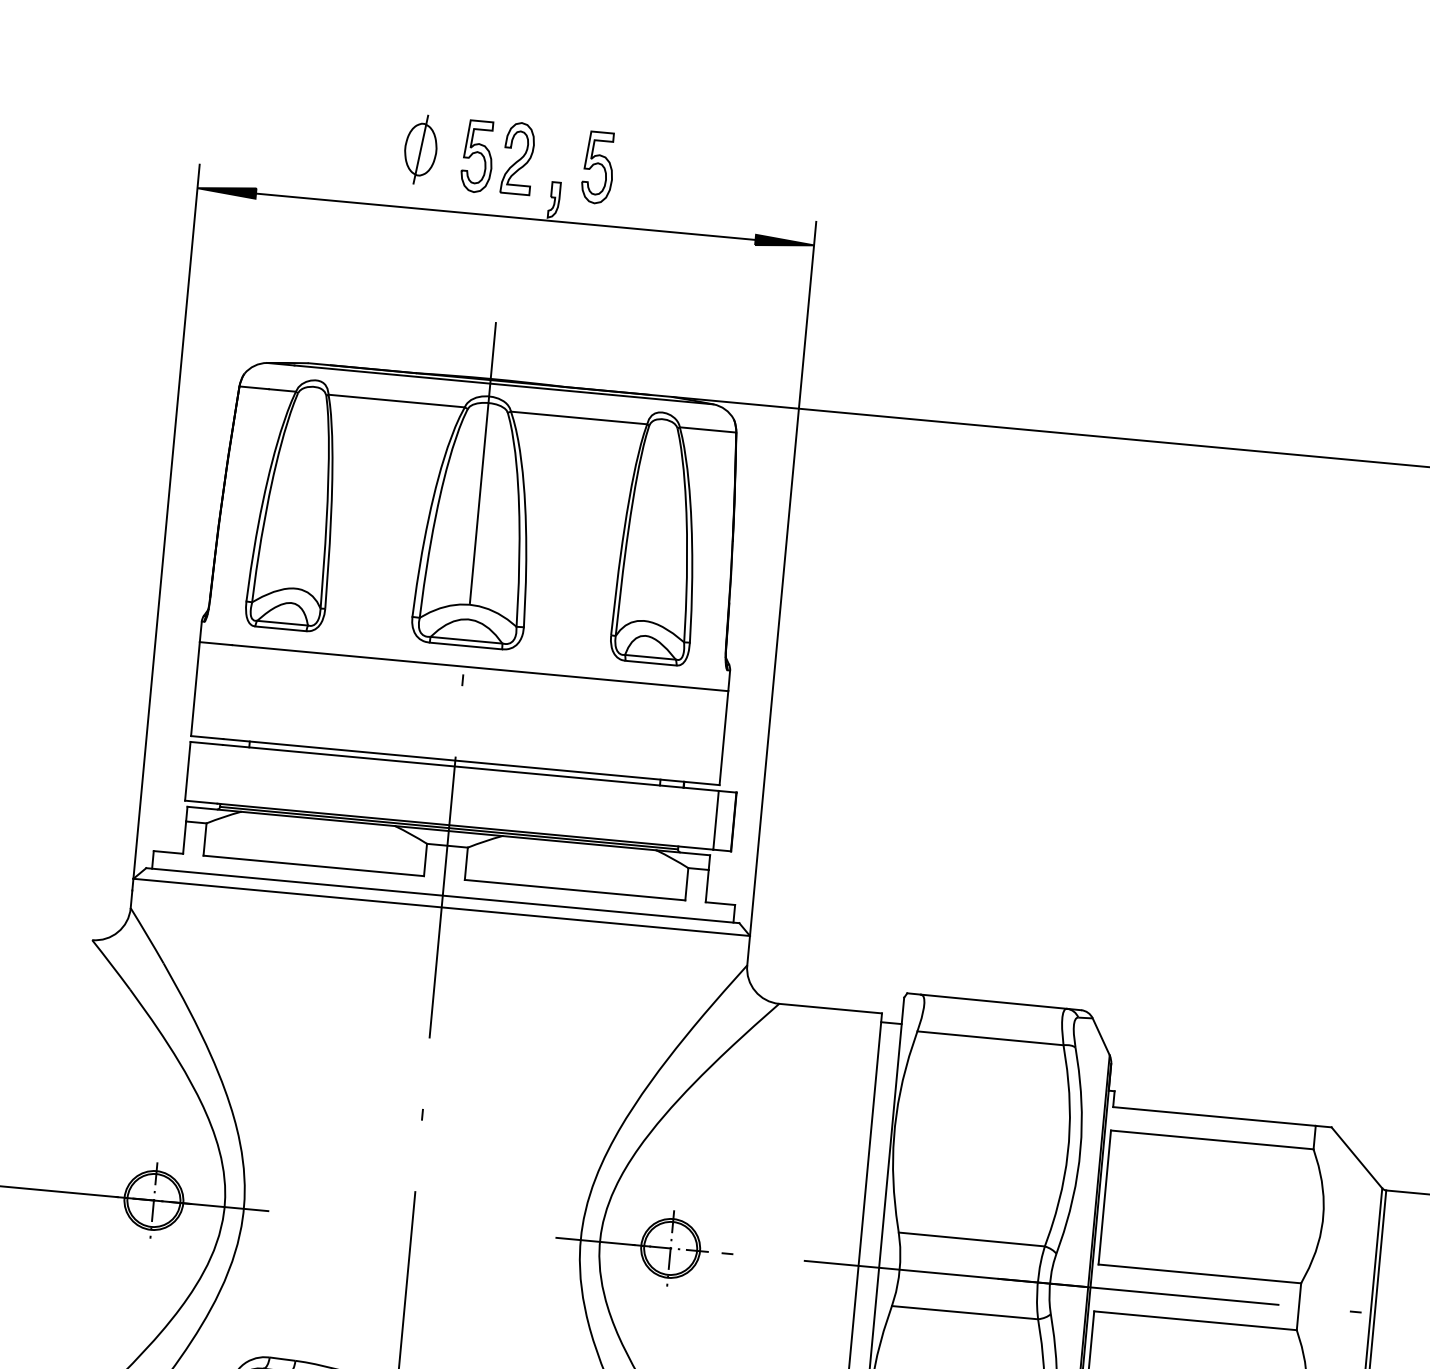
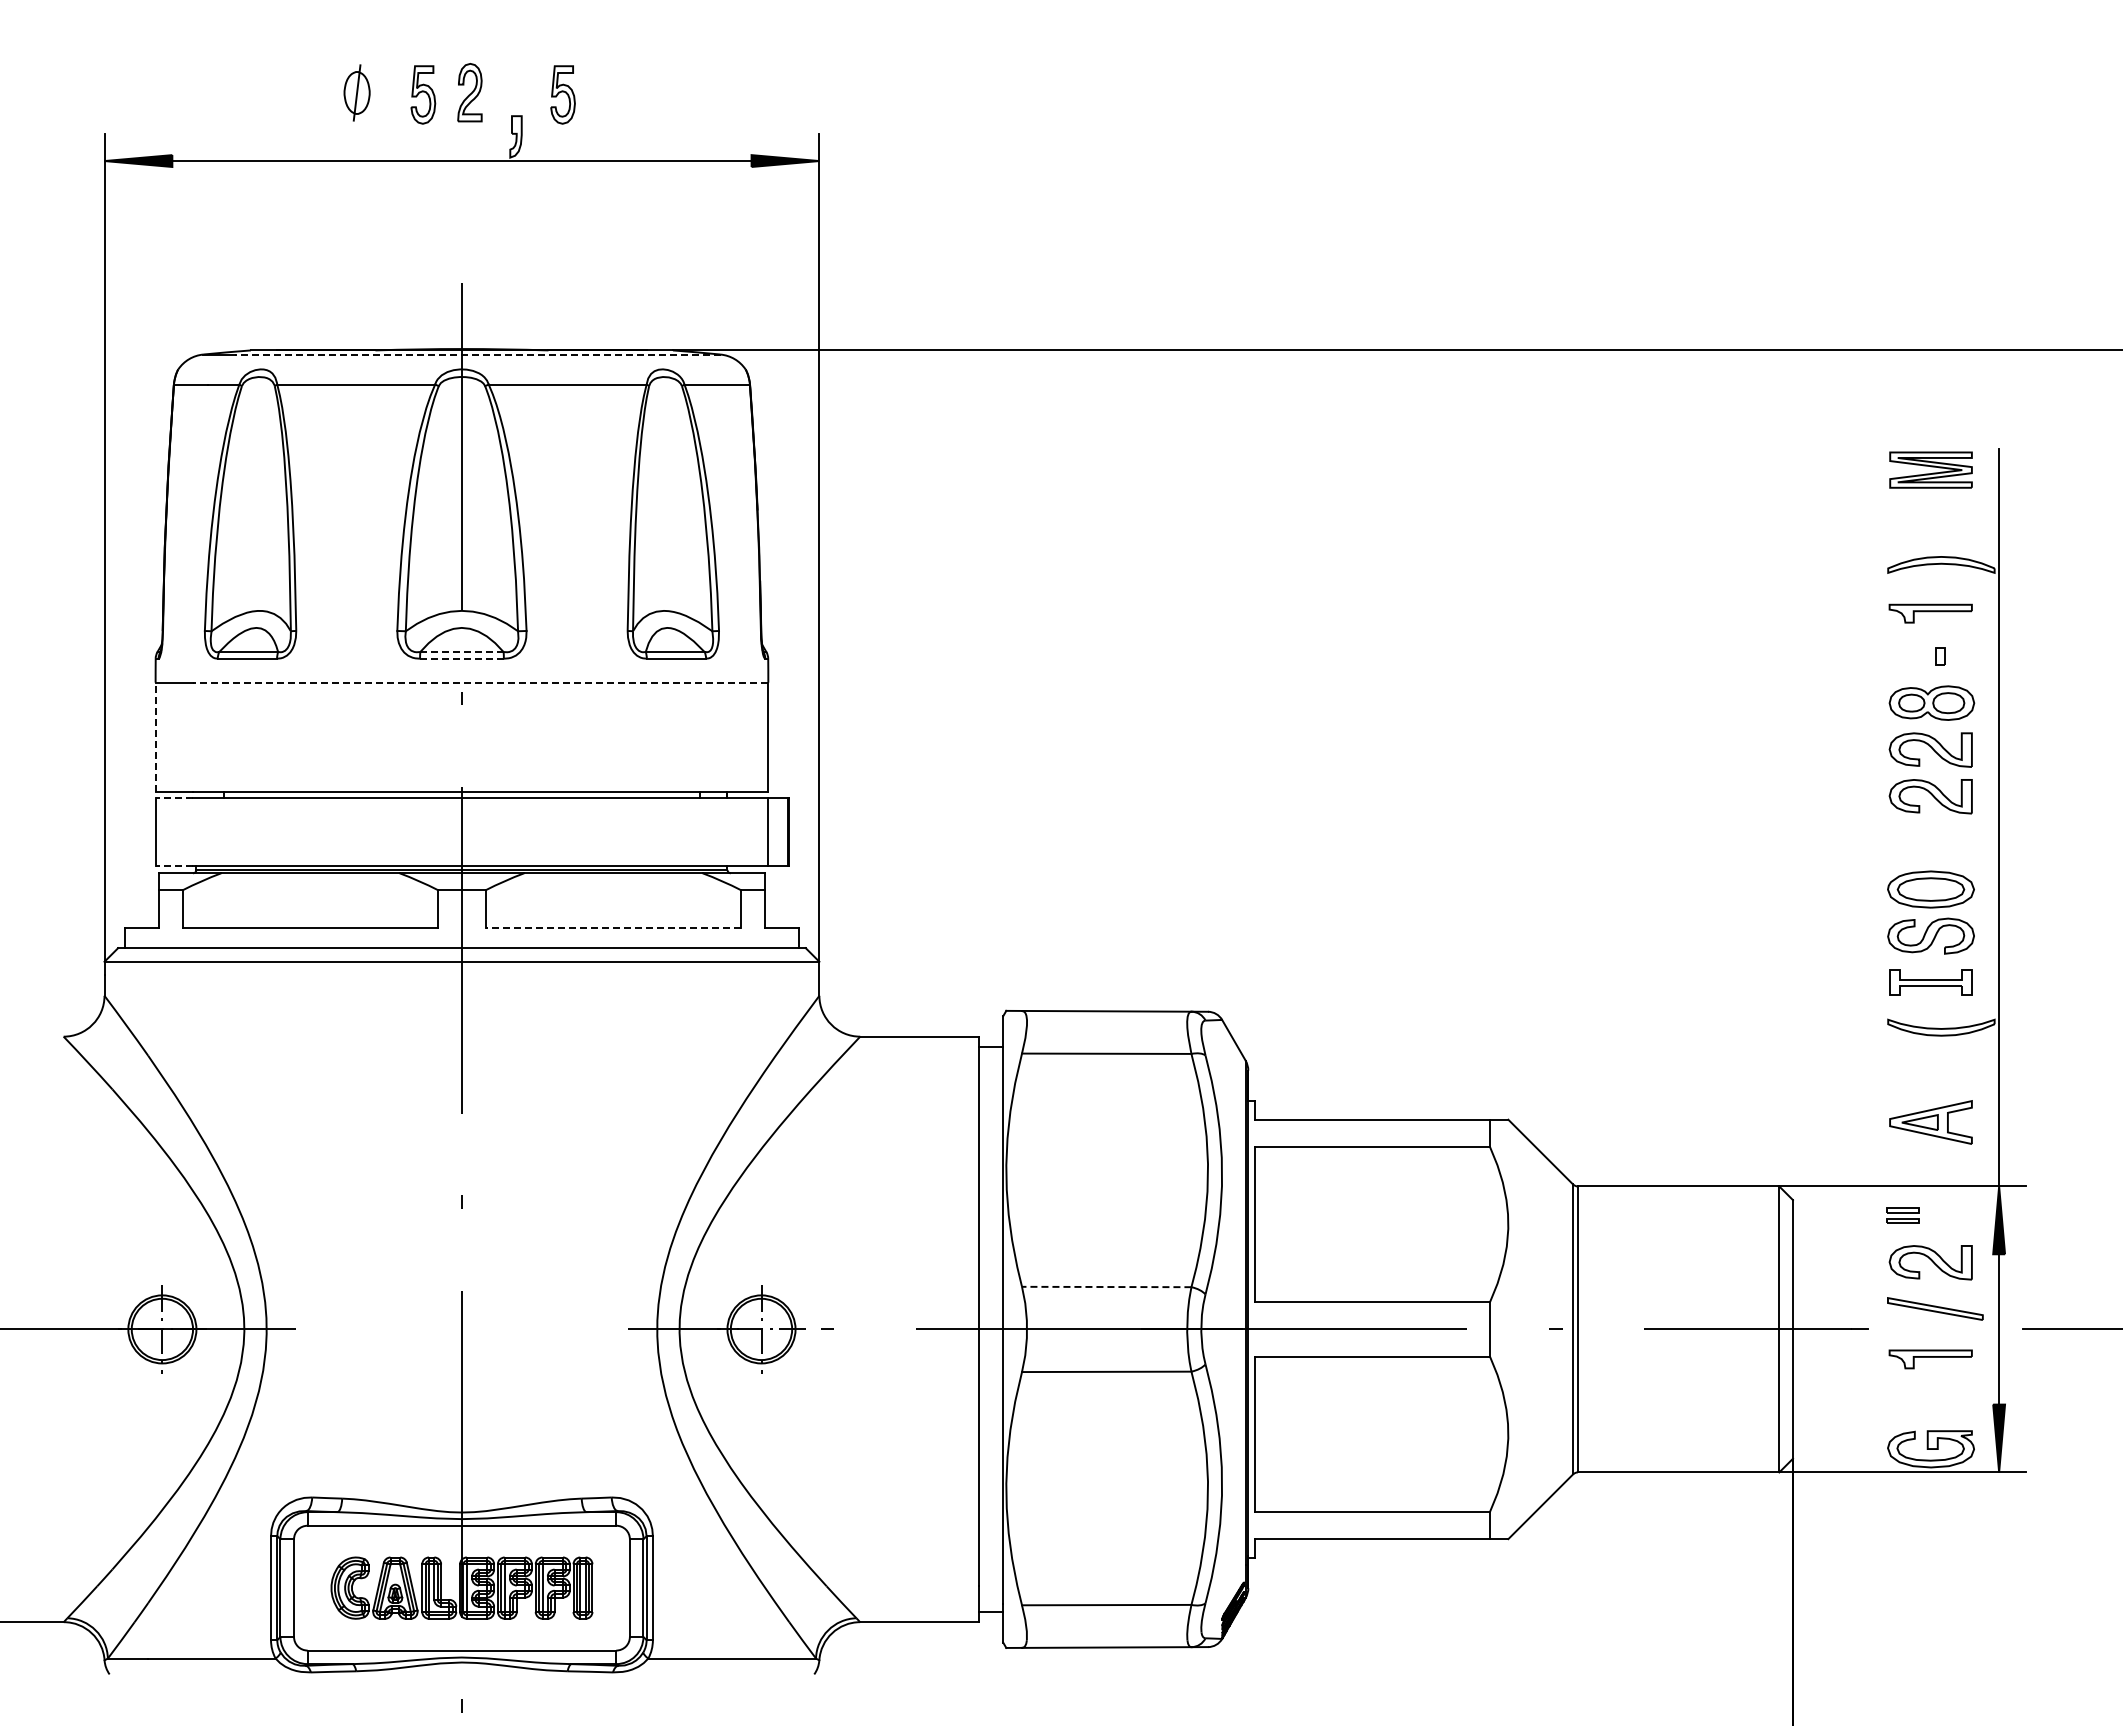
part: (420, 149) -> (356, 92), size x0.7
part: (477, 156) -> (423, 94), size x0.7
part: (517, 158) -> (469, 92), size x0.7
part: (597, 167) -> (562, 94), size x0.7
line: (503, 384) -> (477, 354), solid -> dashed
line: (466, 640) -> (461, 652), solid -> dashed
line: (465, 645) -> (461, 658), solid -> dashed
line: (480, 668) -> (480, 682), solid -> dashed
line: (195, 688) -> (155, 736), solid -> dashed
line: (206, 743) -> (174, 798), solid -> dashed
line: (201, 802) -> (174, 866), solid -> dashed
line: (575, 889) -> (613, 927), solid -> dashed
line: (971, 1239) -> (1106, 1287), solid -> dashed

